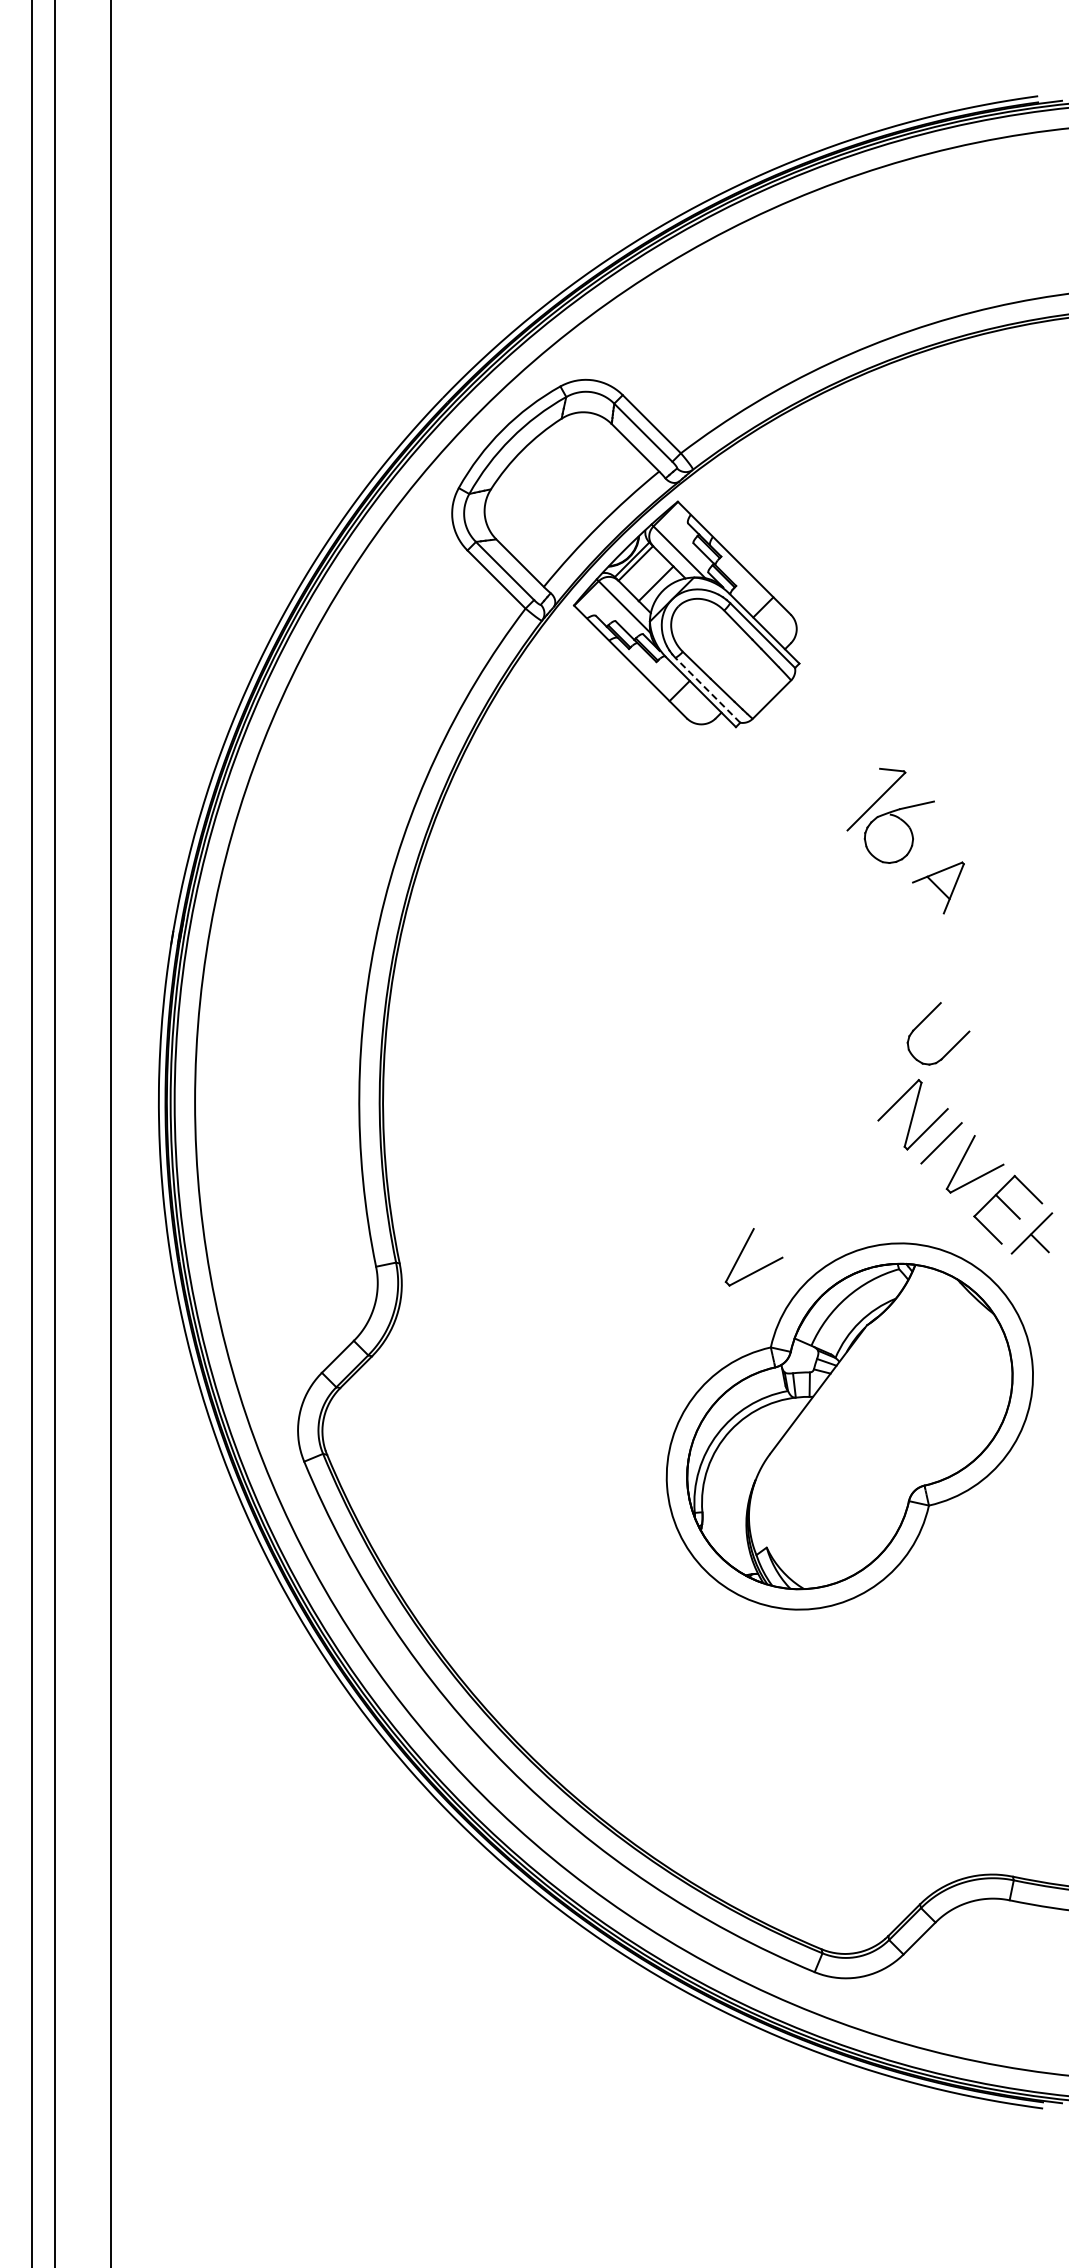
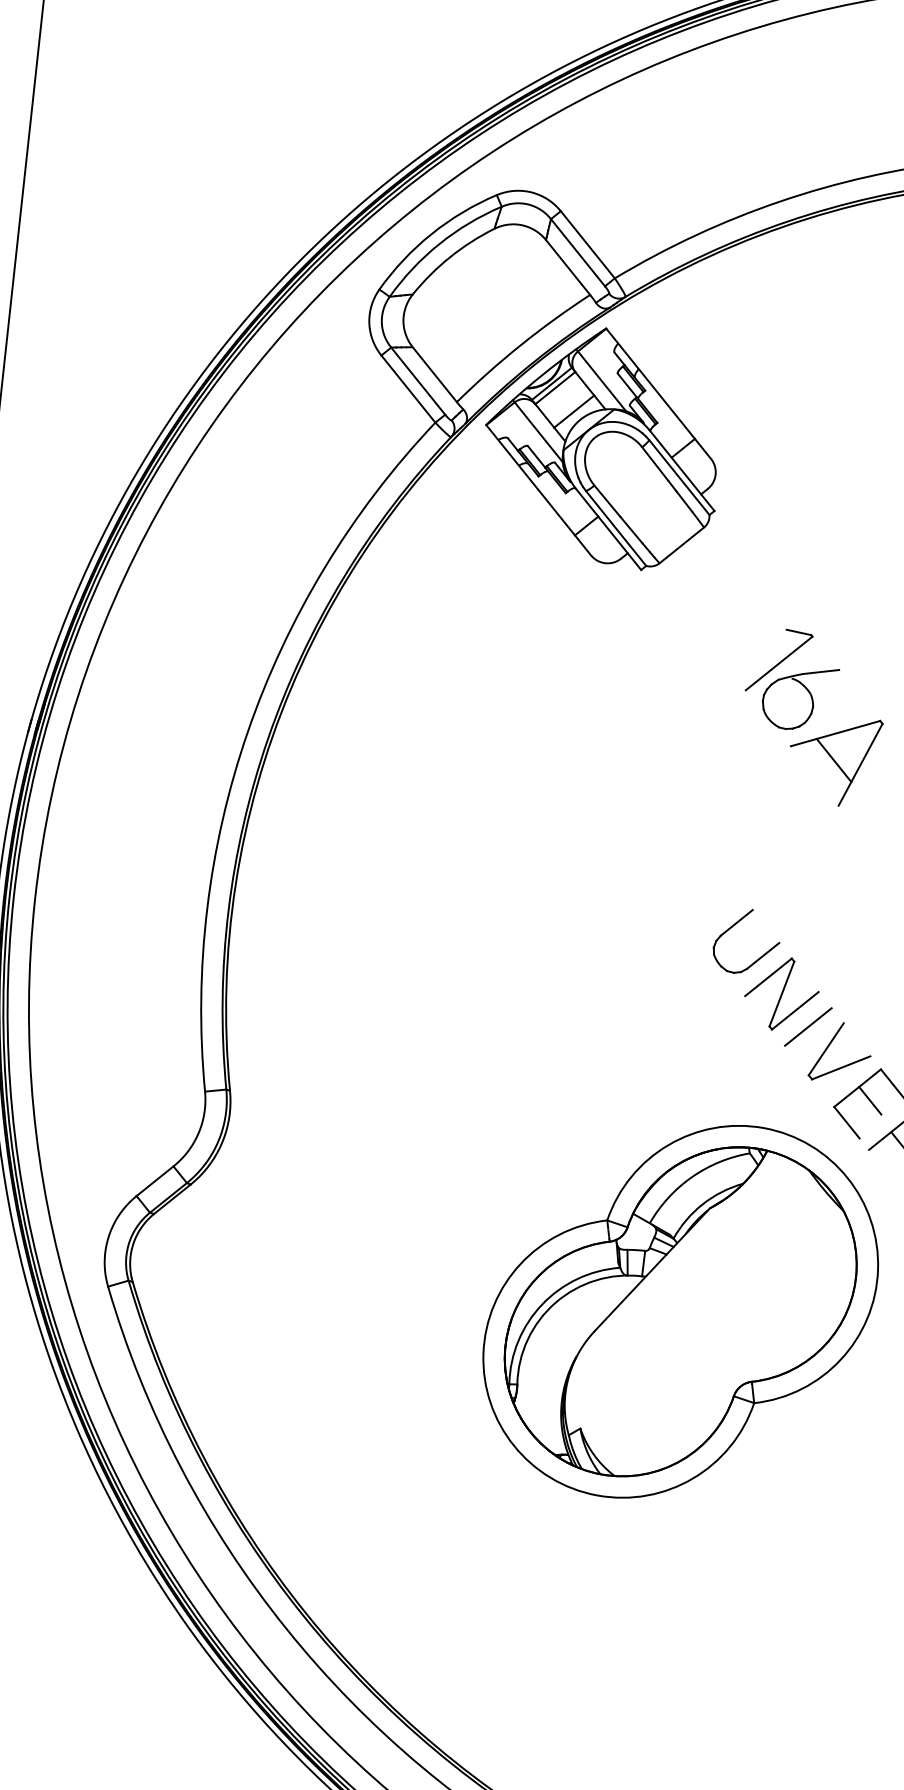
line: (707, 690) -> (615, 528), dashed -> solid
part: (938, 887) -> (834, 760), size x1.67
part: (925, 1019) -> (734, 925), moved
part: (744, 1249) -> (590, 1115), removed

